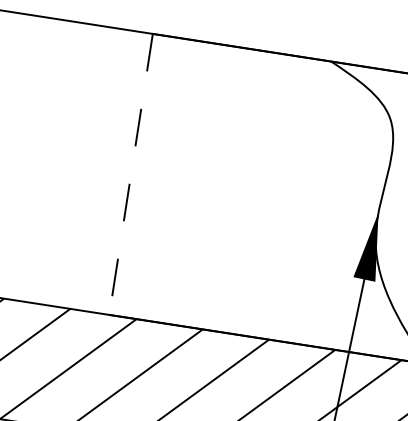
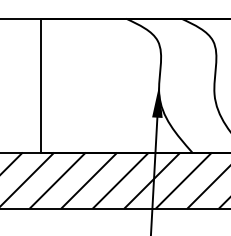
line: (131, 174) -> (41, 85), dashed -> solid

